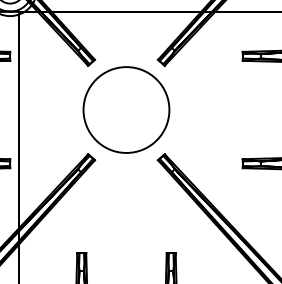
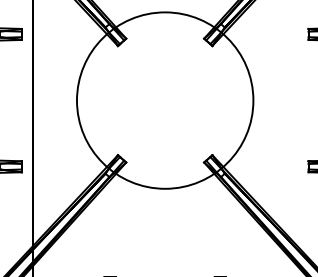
circle: (126, 109) -> (165, 99), size x1.67

